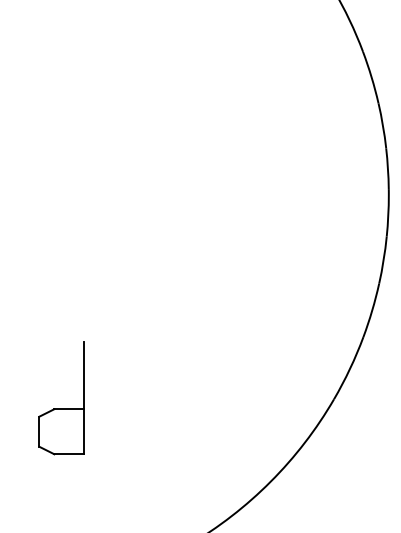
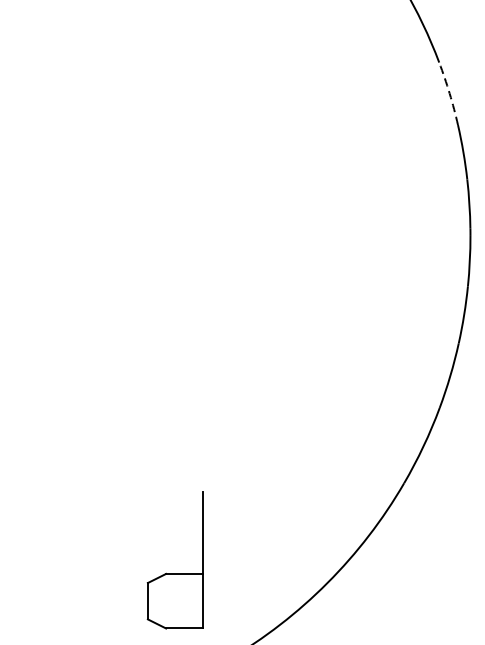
arc: (371, 77) -> (449, 93), solid -> dashed
part: (61, 408) -> (174, 573), moved

